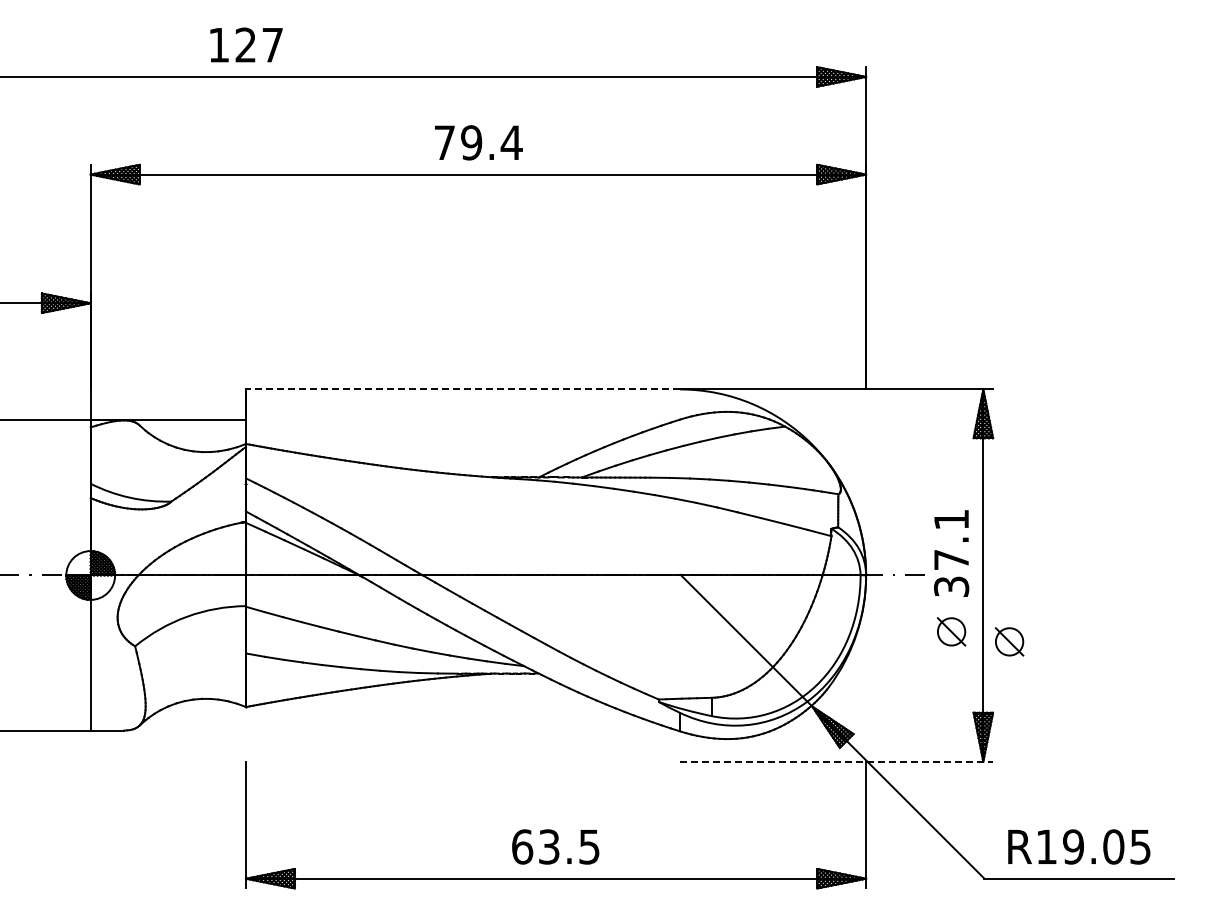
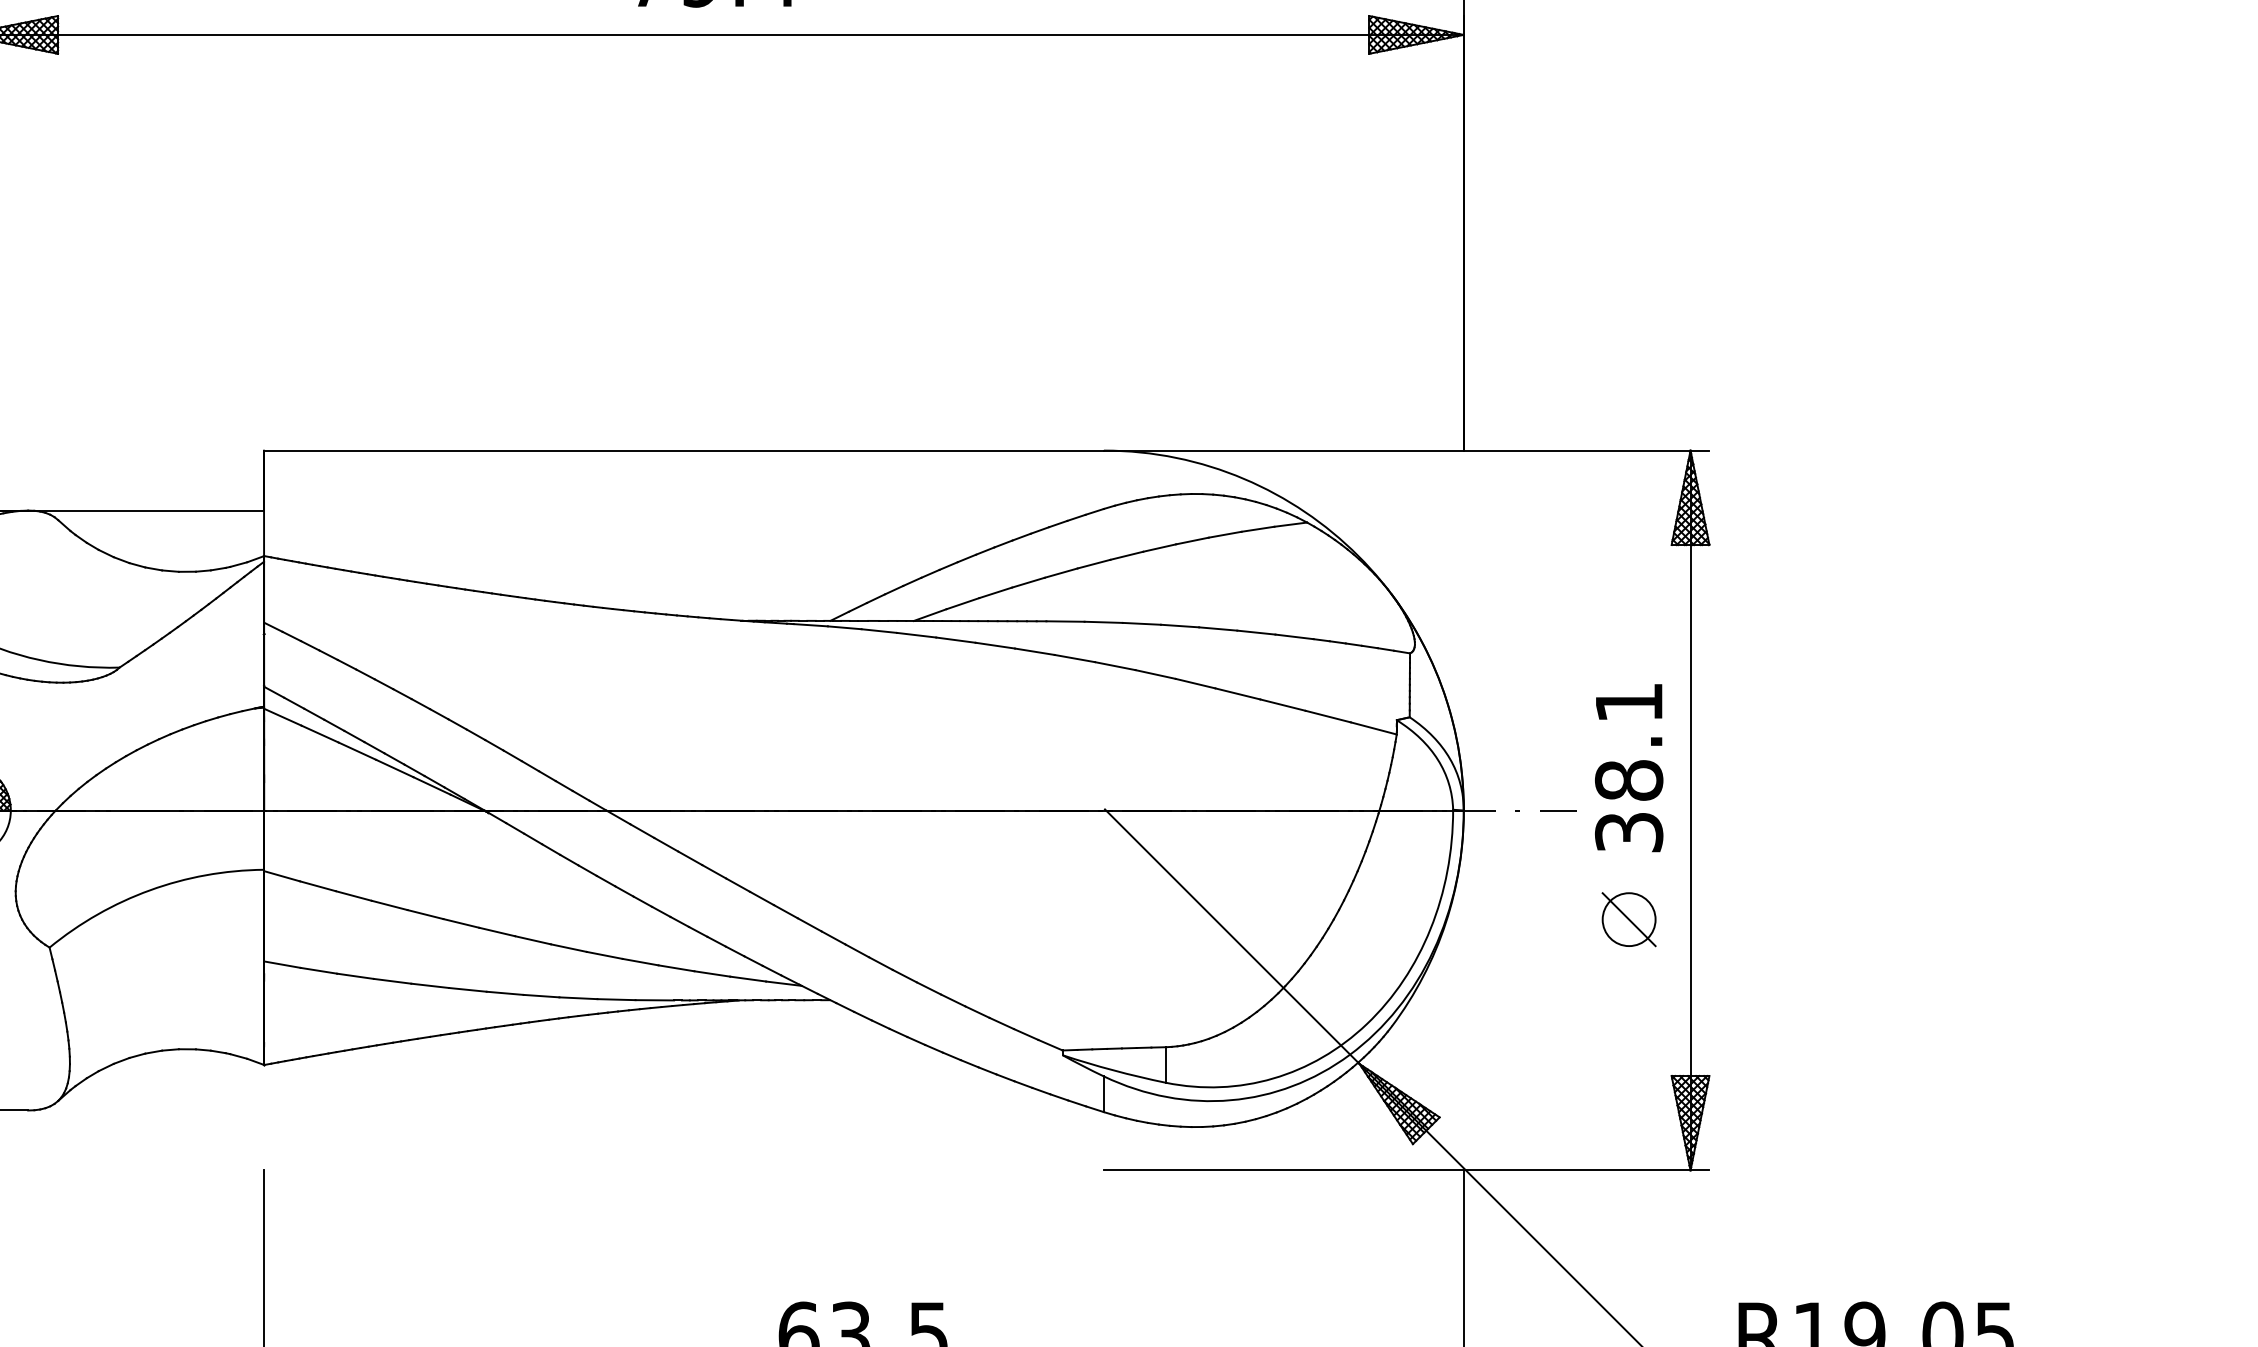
line: (462, 389) -> (682, 450), dashed -> solid
text: (951, 559) -> (1628, 779), 37.1 -> 38.1
part: (1009, 641) -> (1741, 938), removed
line: (836, 761) -> (1406, 1170), dashed -> solid

